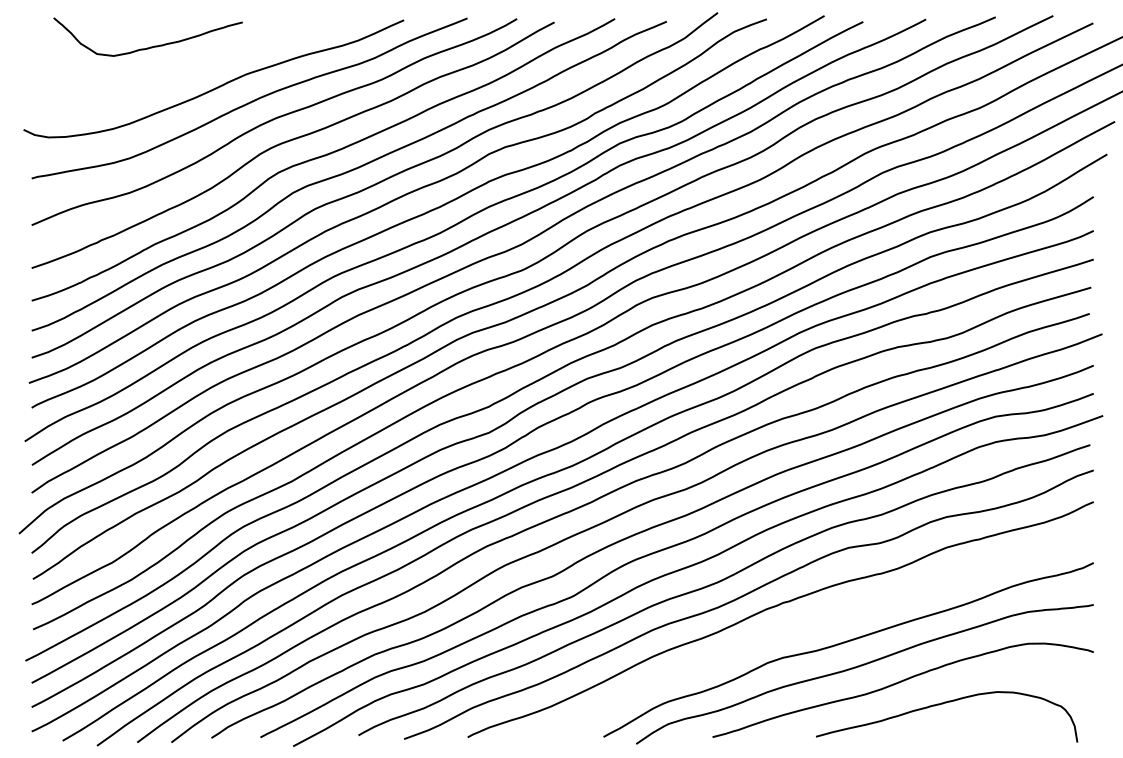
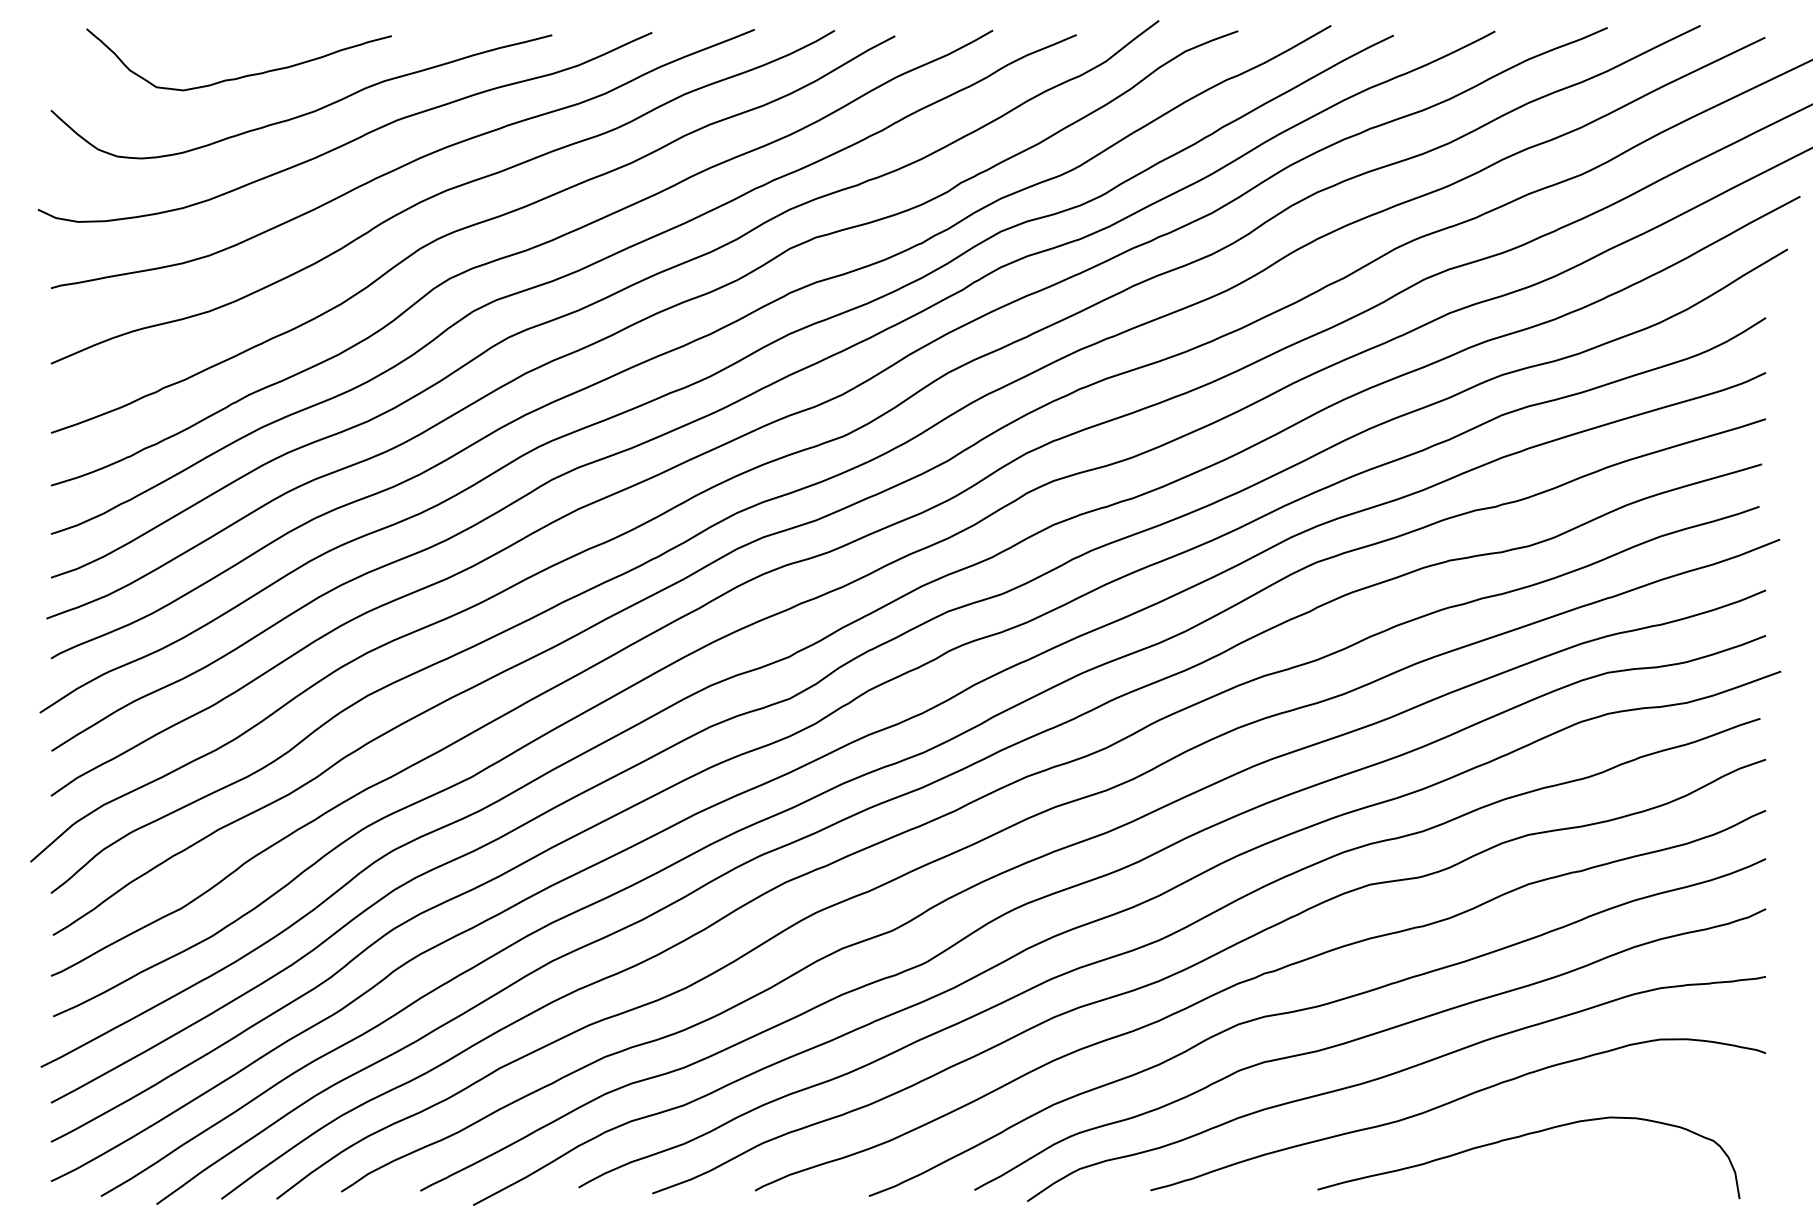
curve: (189, 69) -> (305, 112), added
curve: (811, 625) -> (1310, 1010), added

